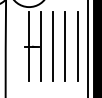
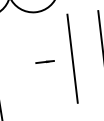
line: (28, 46) -> (41, 62), removed
line: (41, 46) -> (57, 60), removed
line: (65, 46) -> (88, 56), removed

